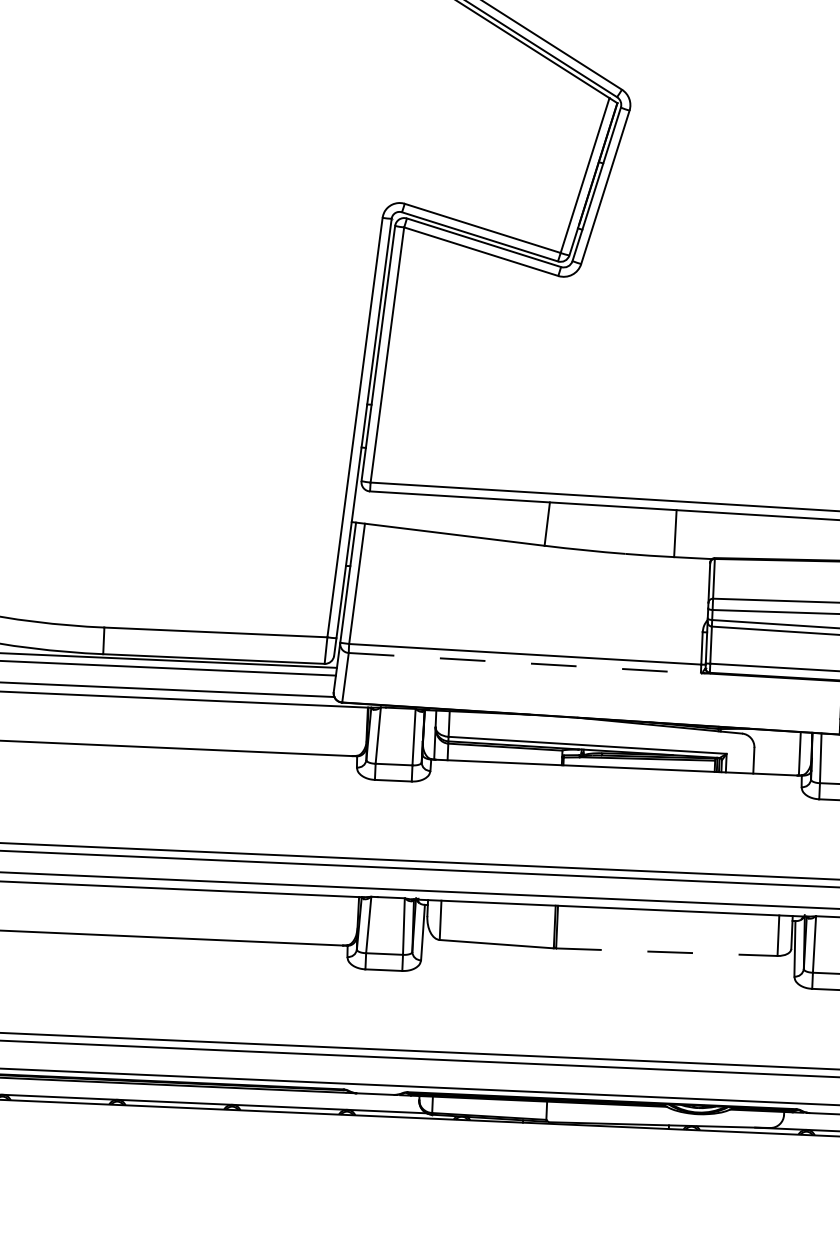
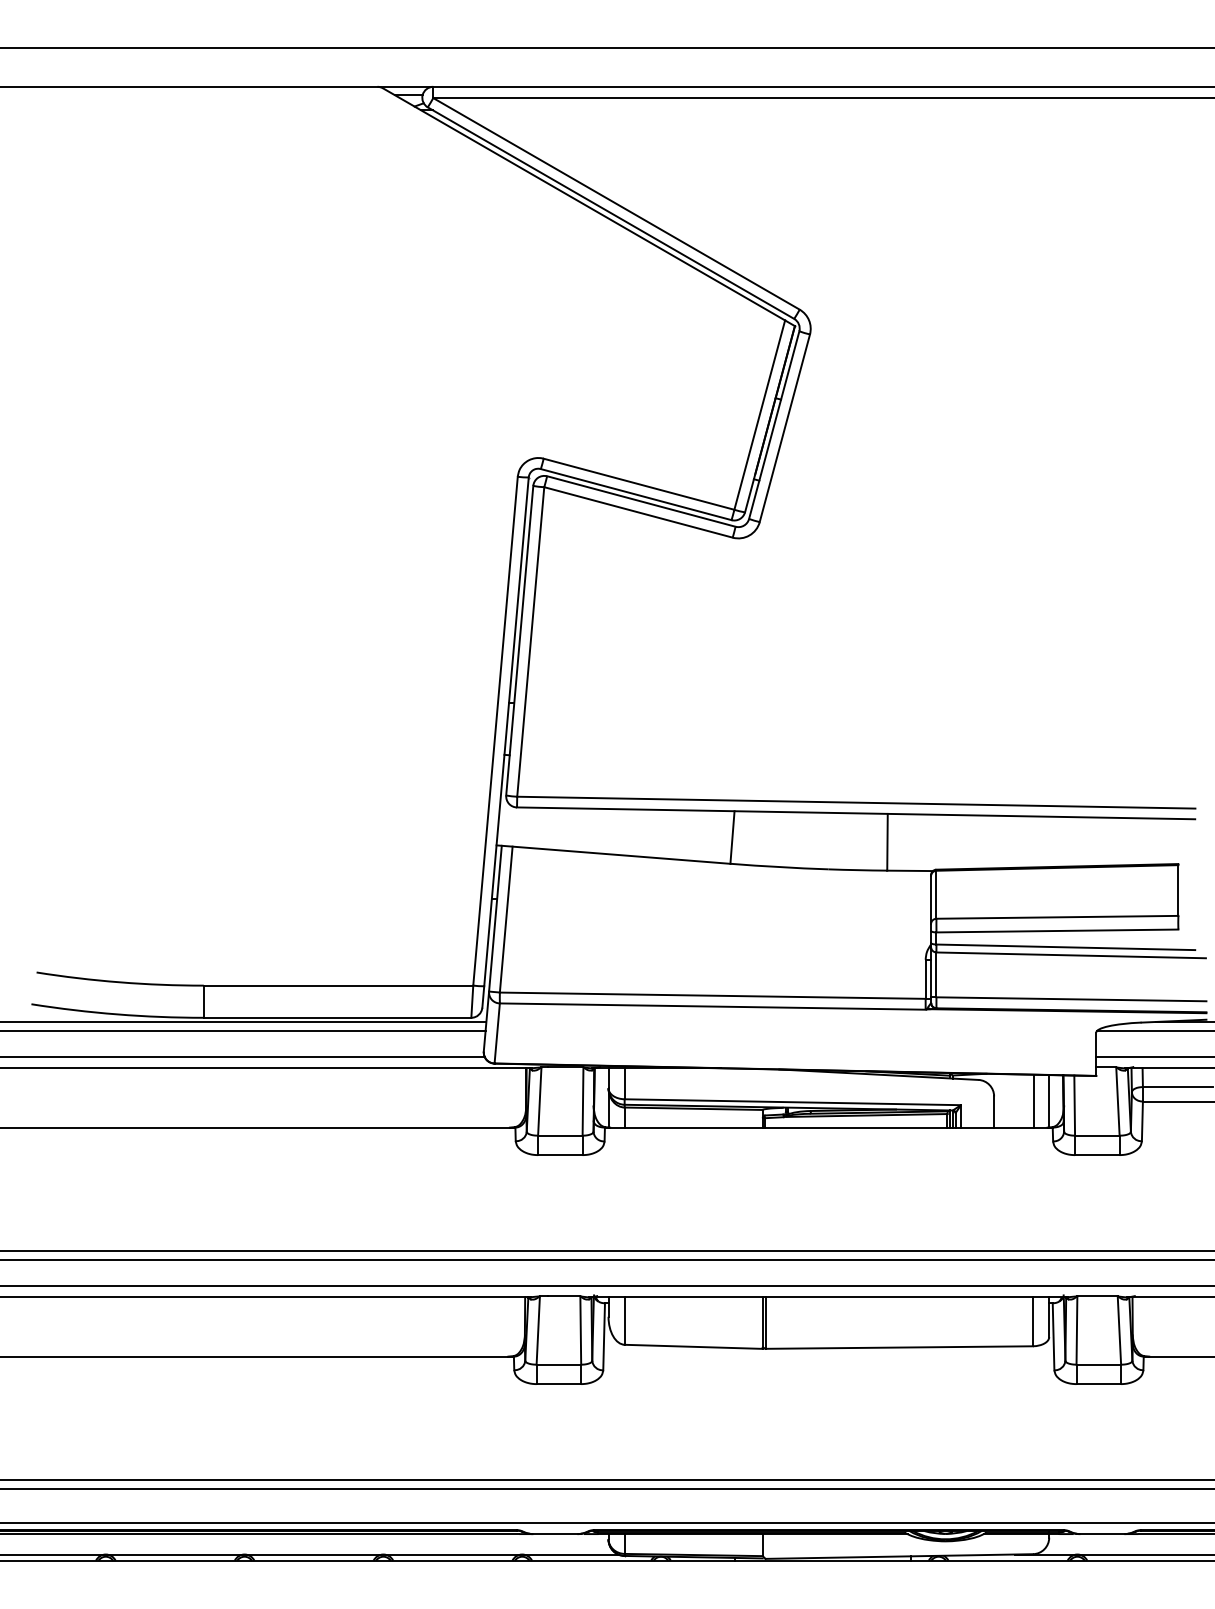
line: (524, 663) -> (712, 1006), dashed -> solid
line: (786, 752) -> (1033, 1100), added
line: (667, 952) -> (899, 1347), dashed -> solid

